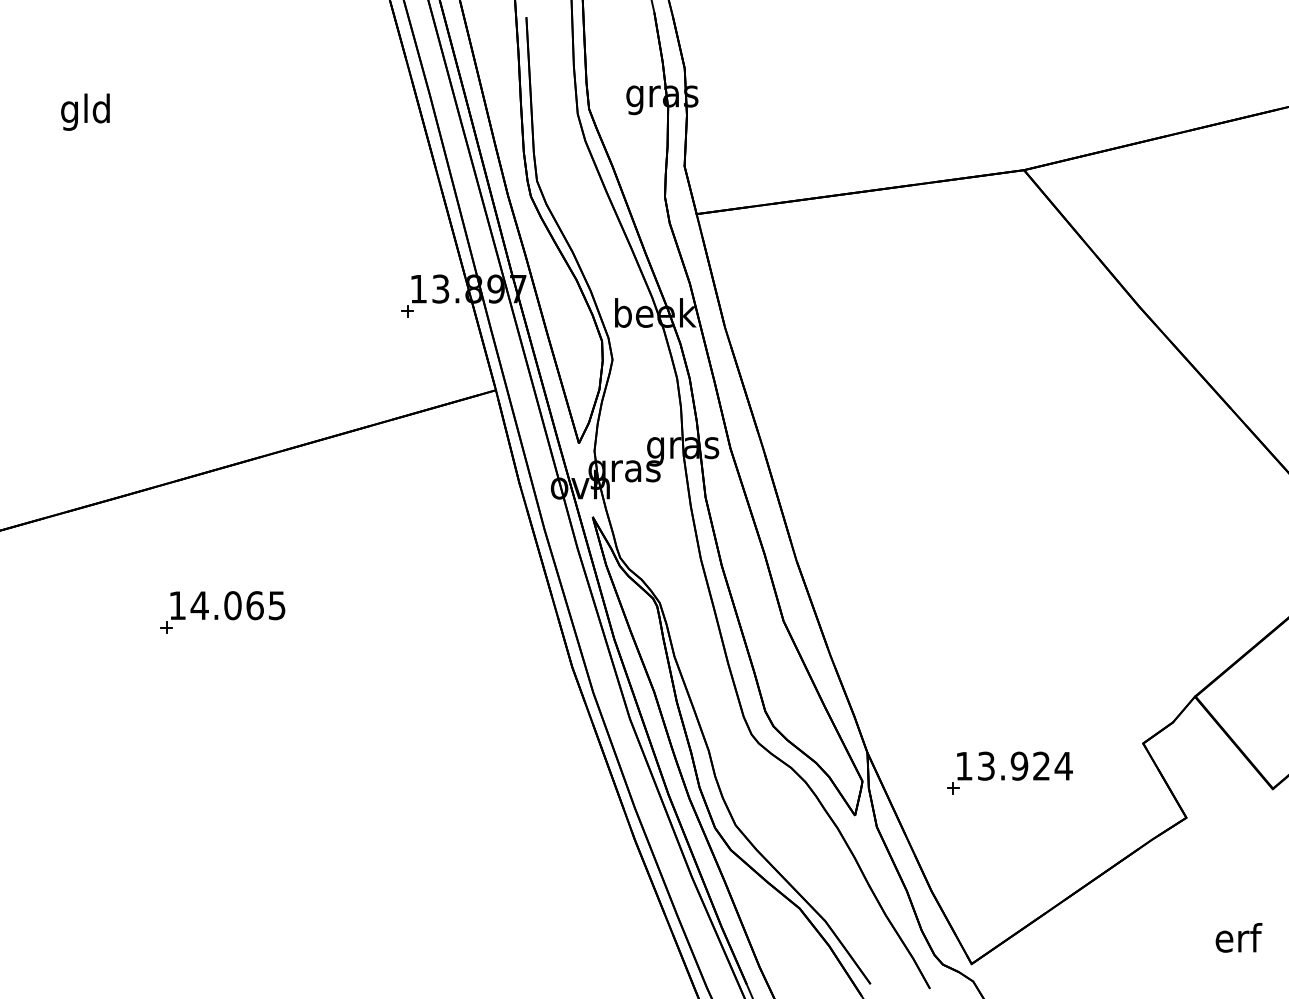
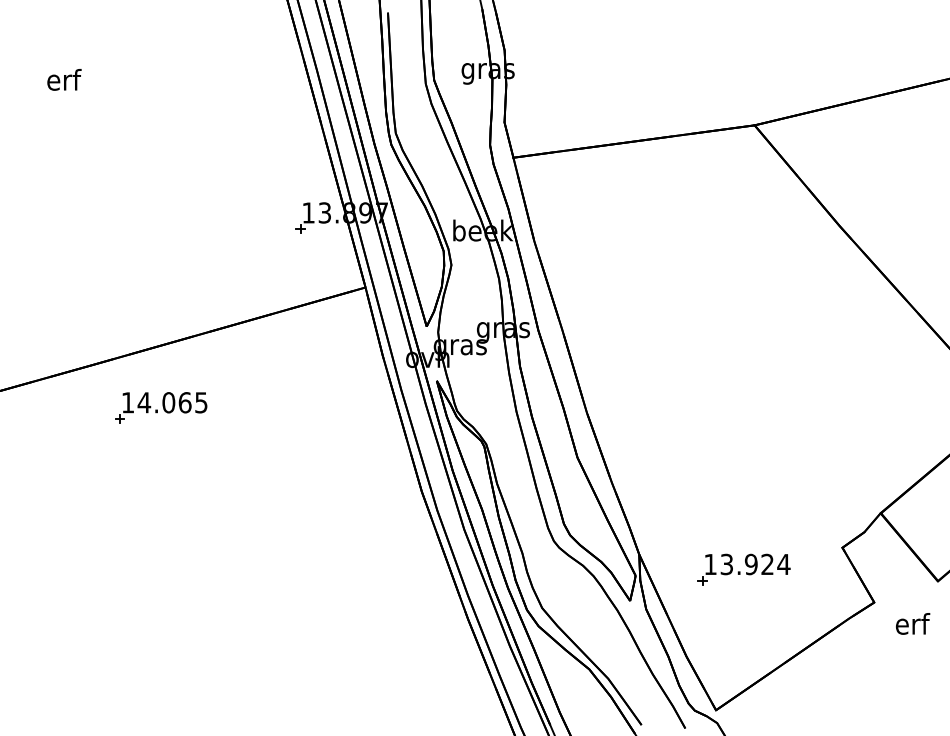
text: (85, 111) -> (63, 82), gld -> erf
part: (222, 612) -> (161, 407), moved
text: (1238, 937) -> (912, 623), moved

